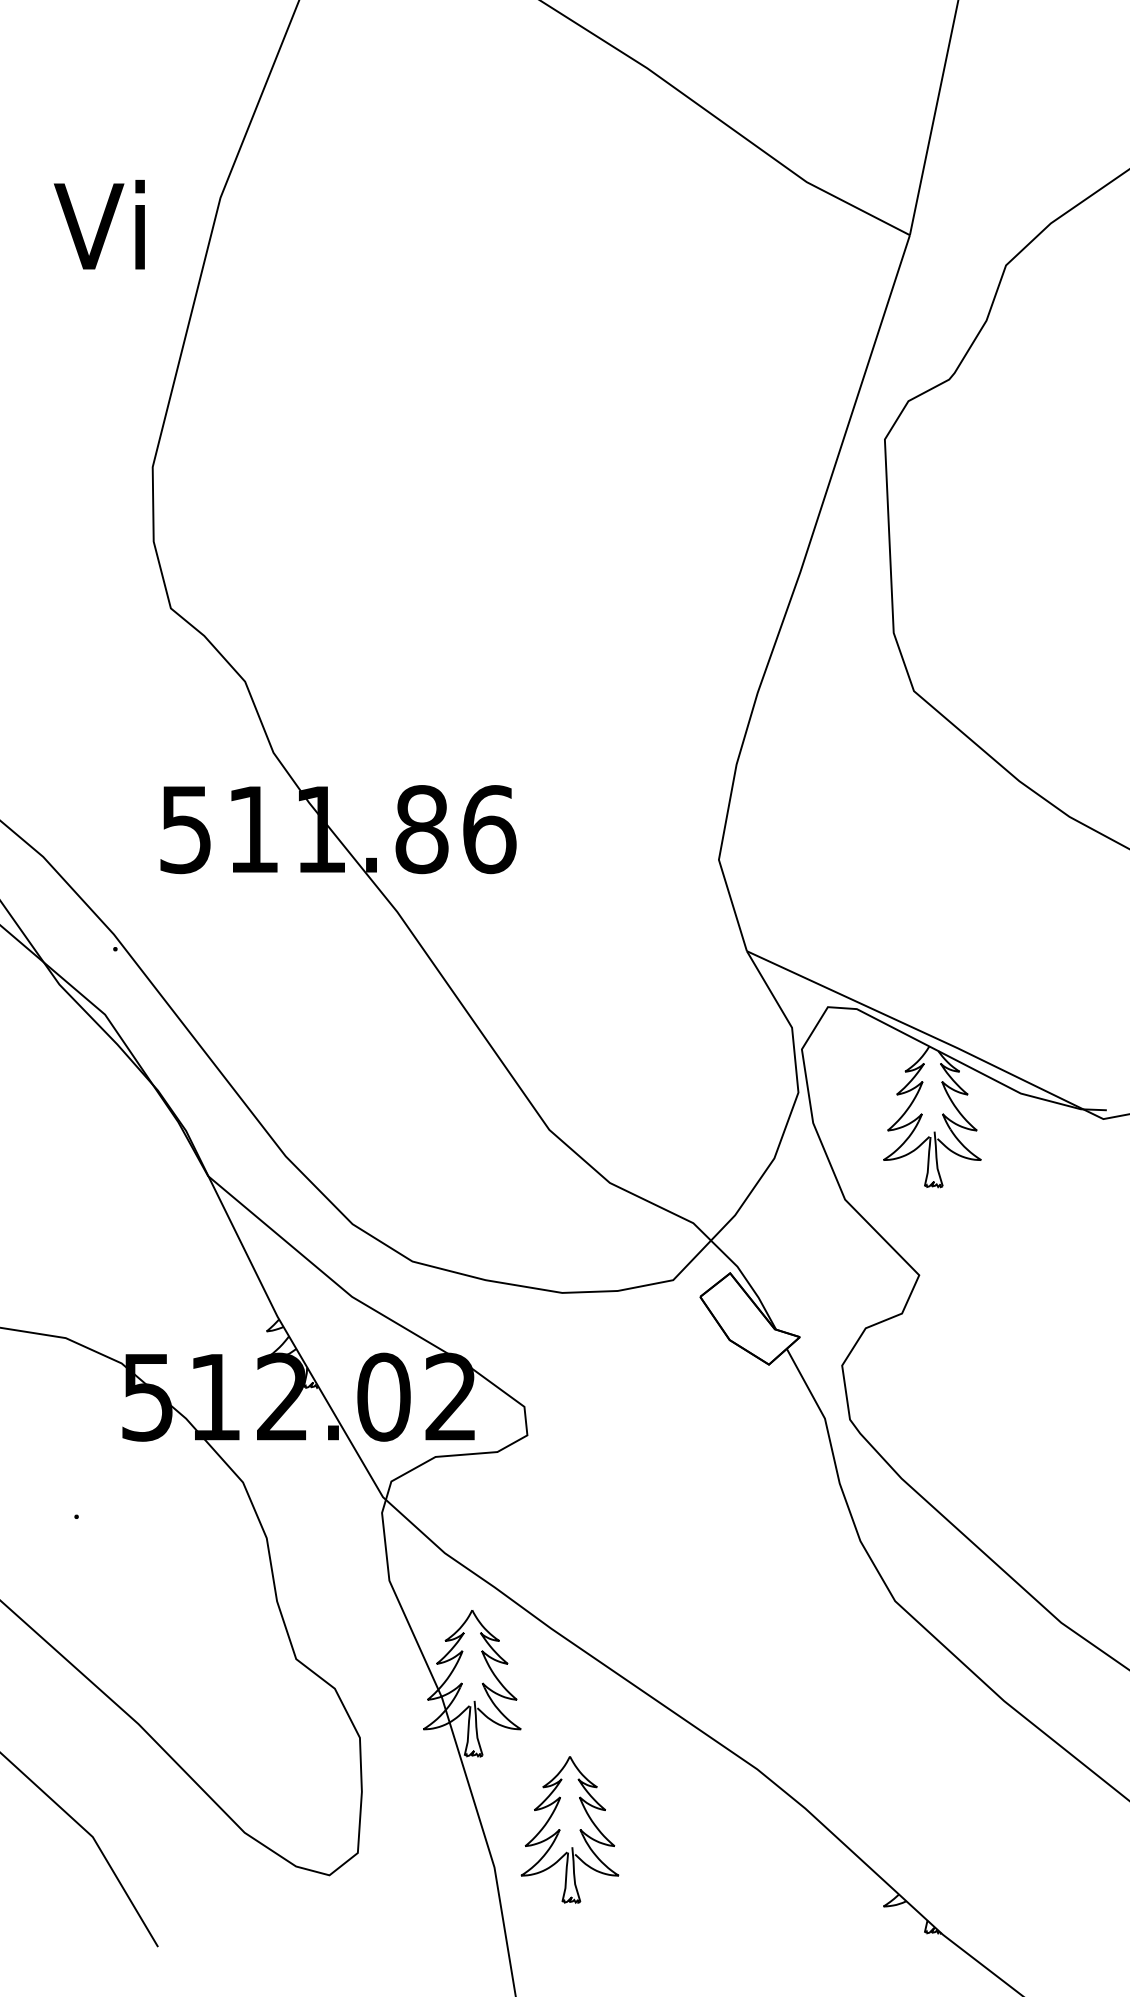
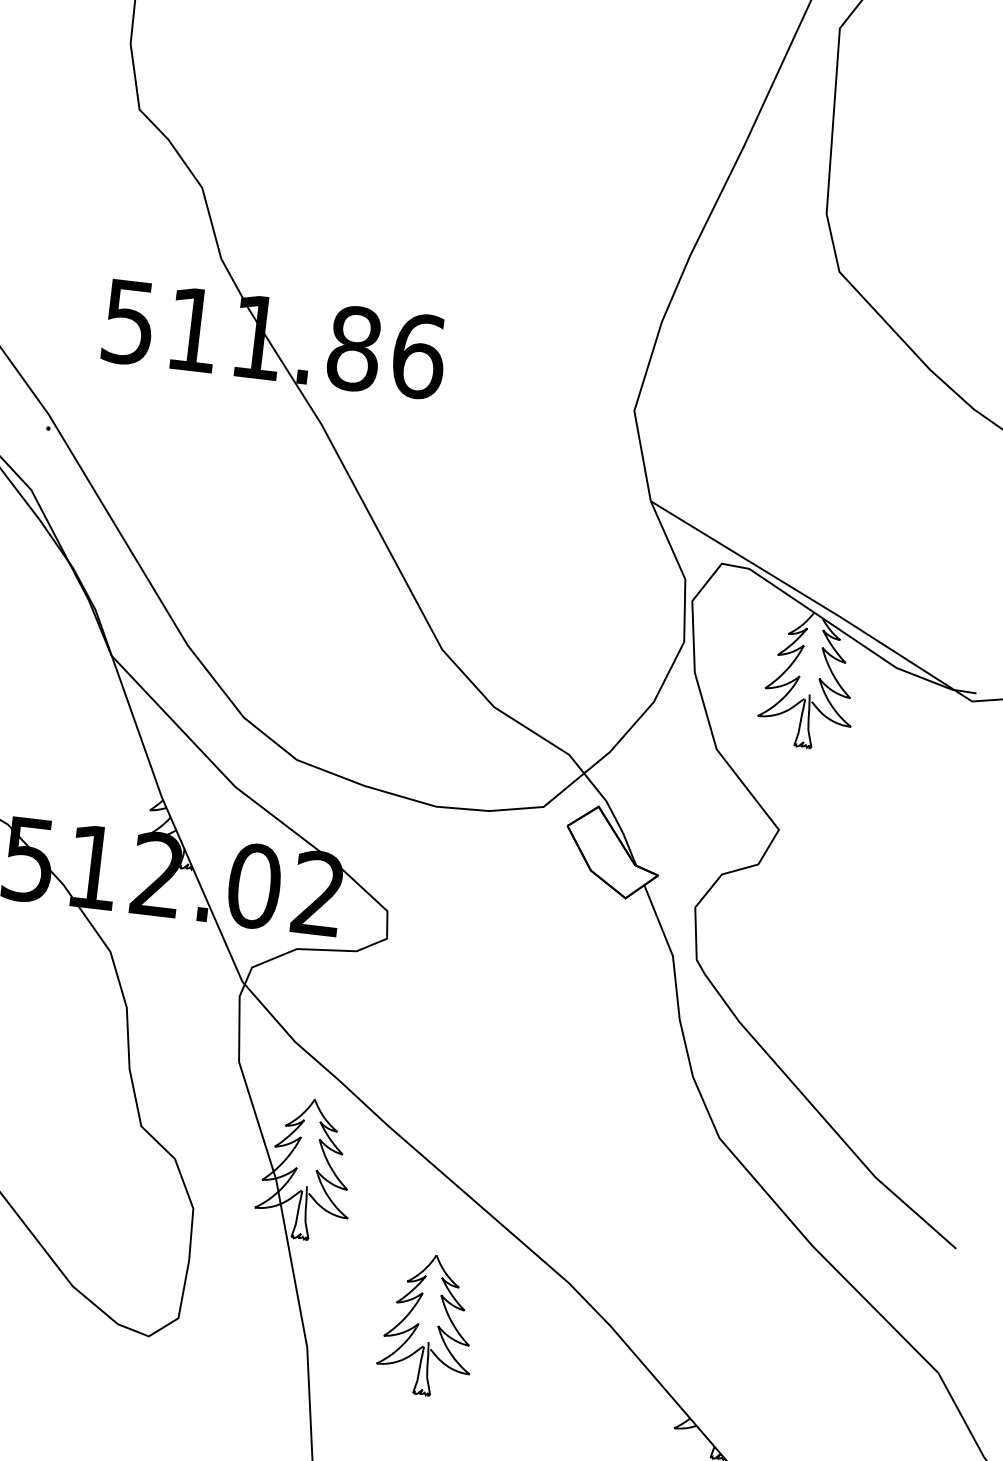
part: (569, 1829) -> (427, 1324), moved

